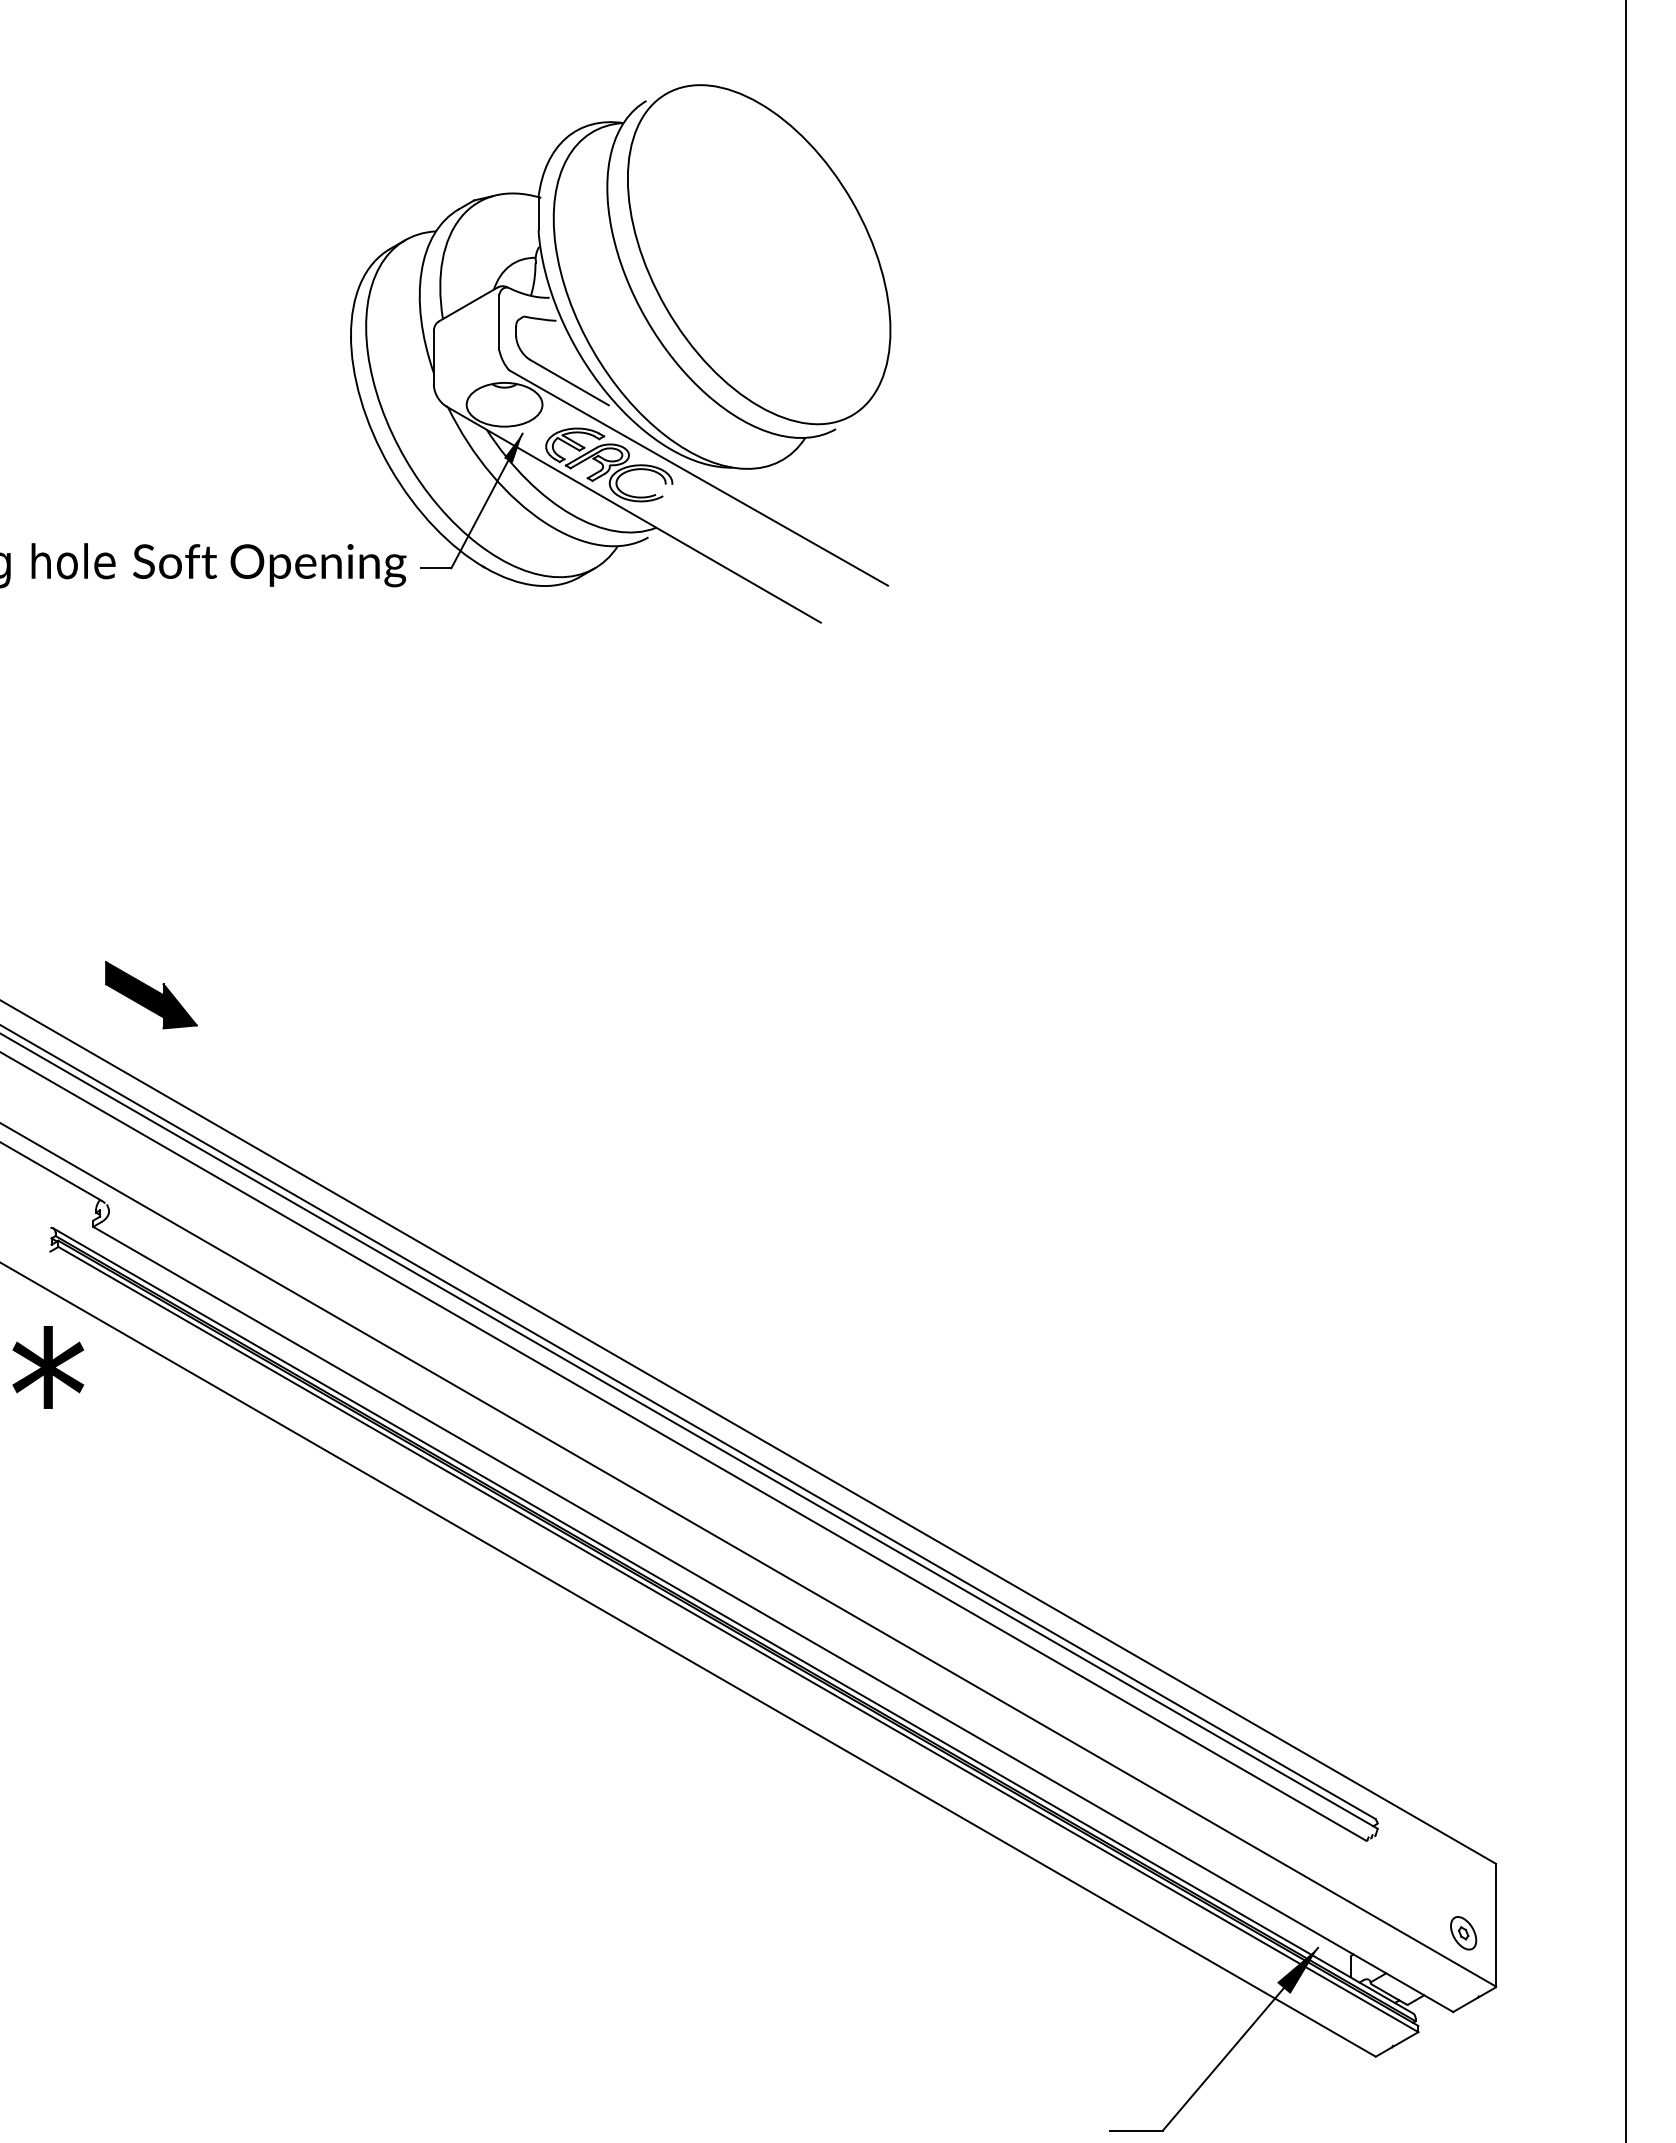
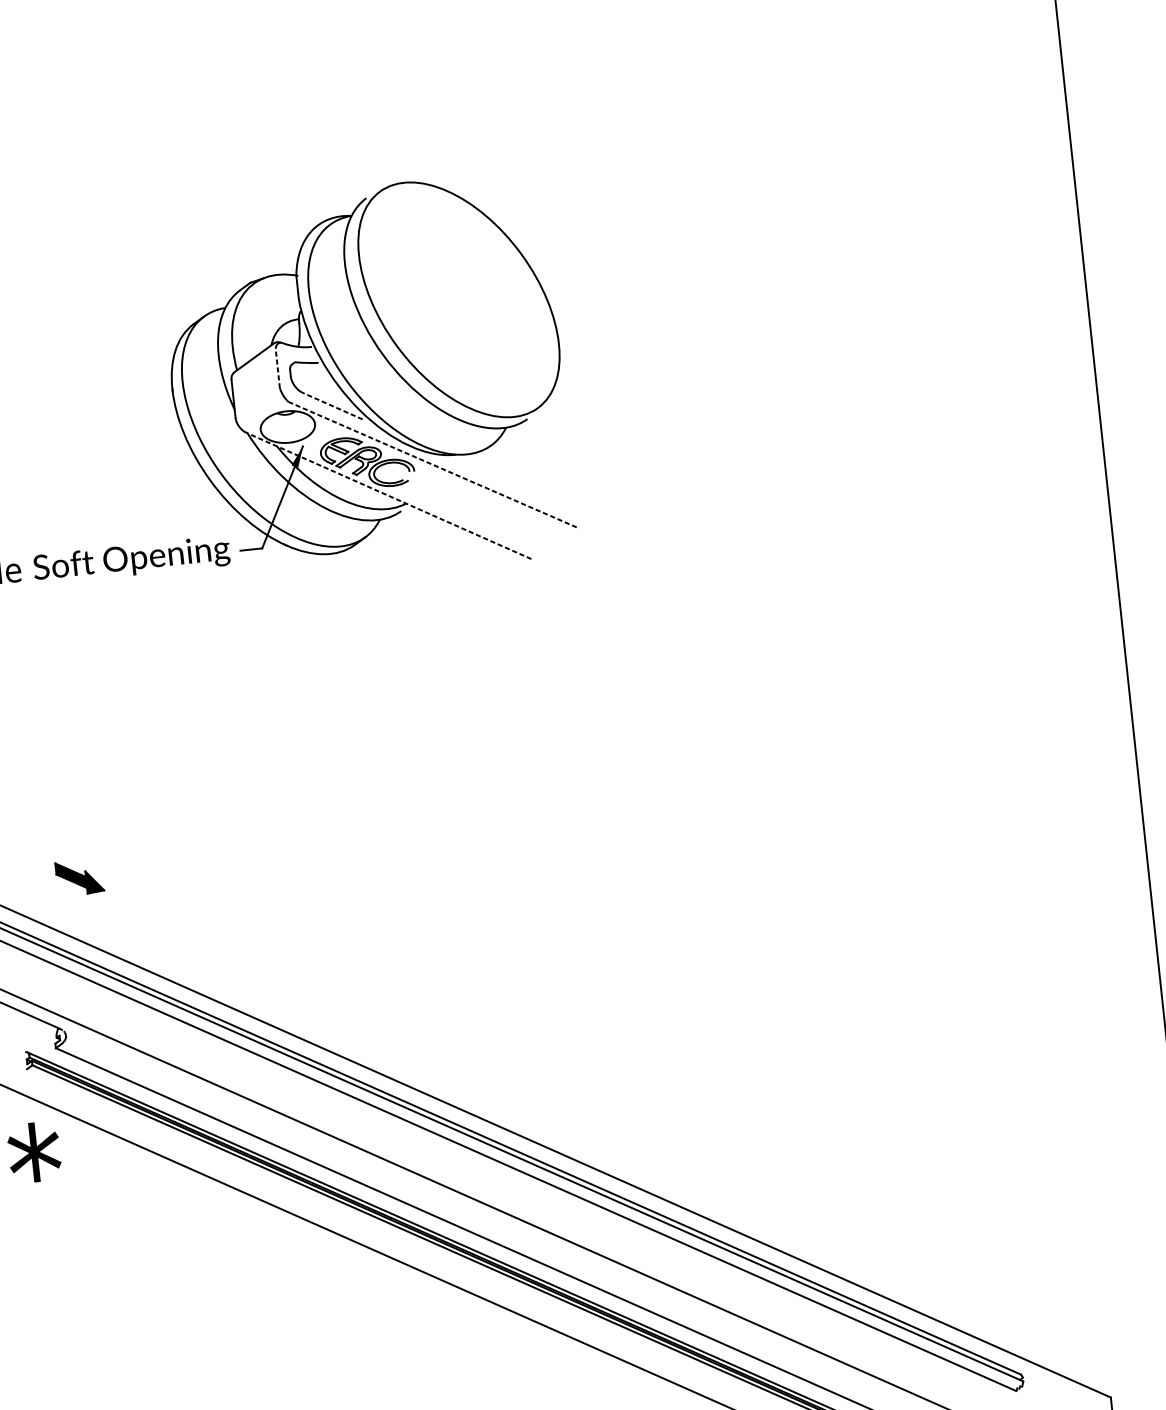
line: (499, 322) -> (277, 368), solid -> dashed
line: (569, 382) -> (332, 406), solid -> dashed
line: (698, 477) -> (432, 464), solid -> dashed
line: (633, 514) -> (388, 495), solid -> dashed
part: (151, 995) -> (79, 877), size x0.7

